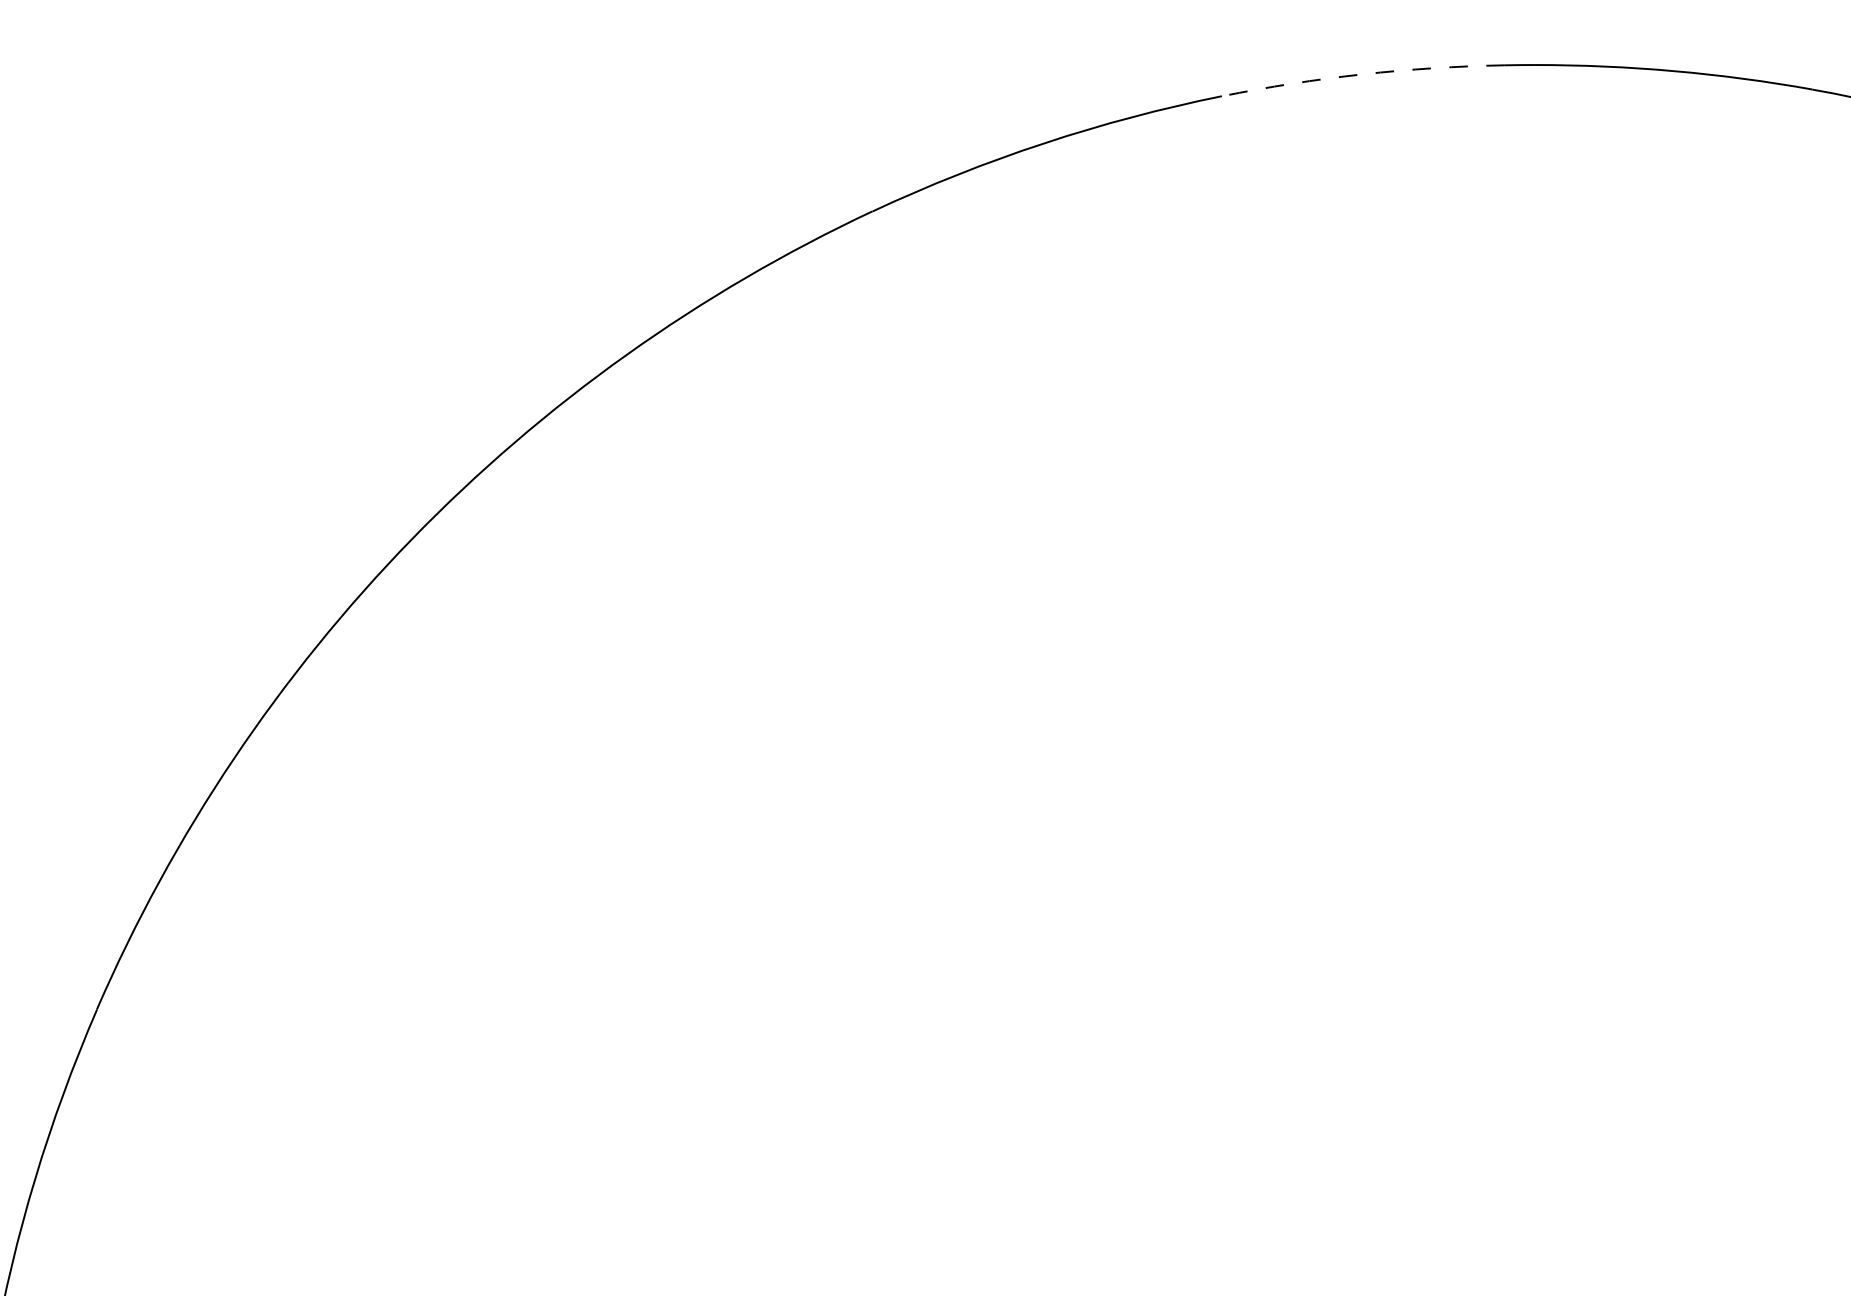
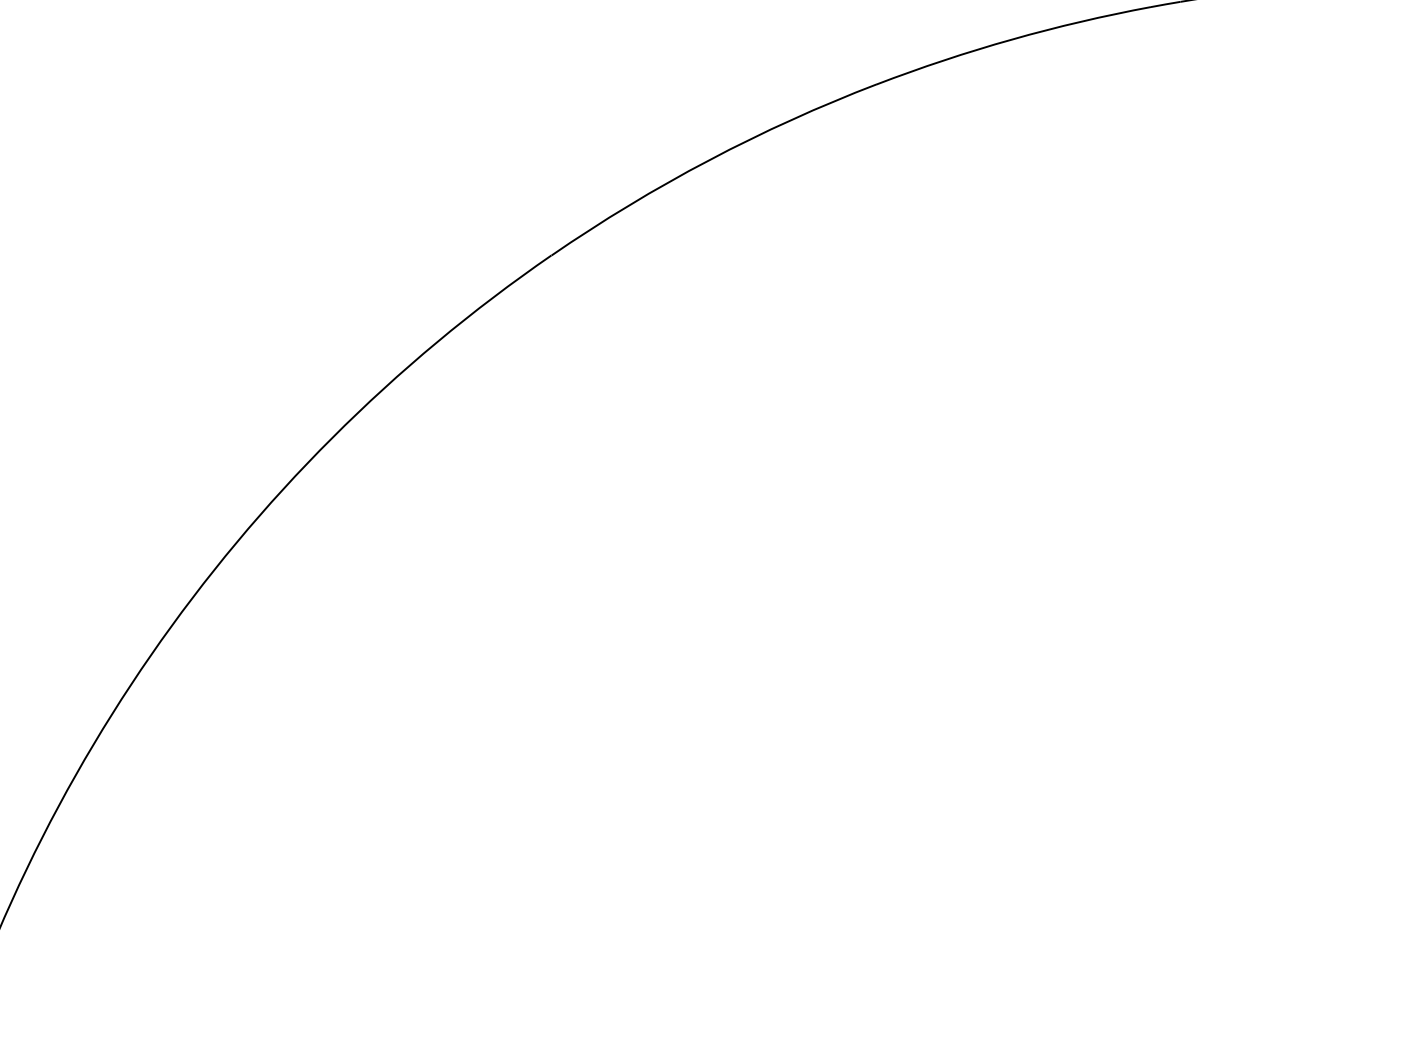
arc: (1362, 74) -> (1012, 39), dashed -> solid

